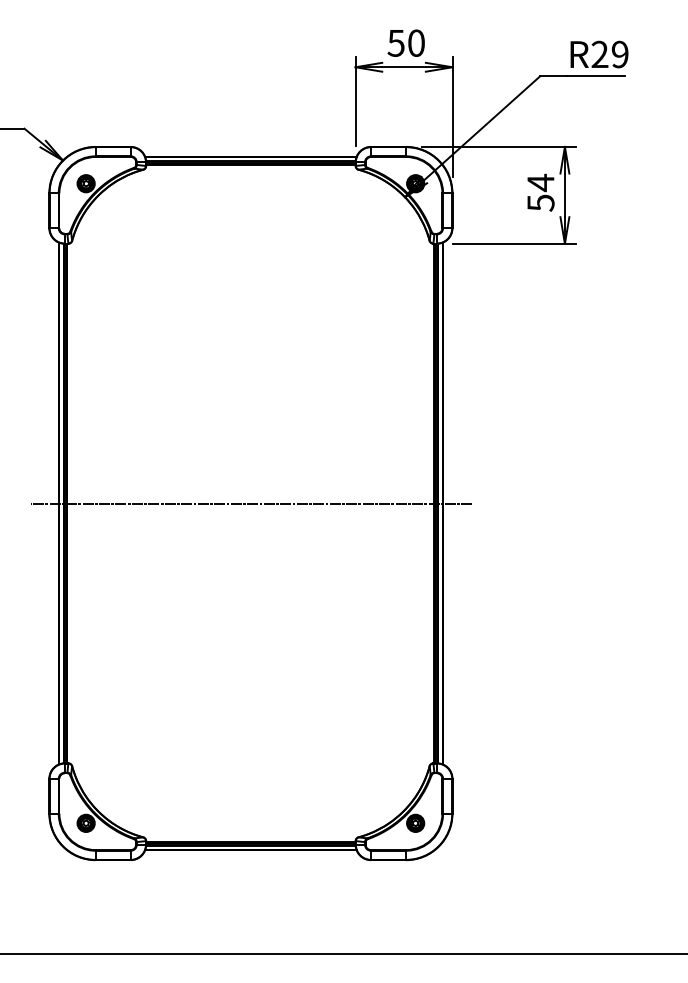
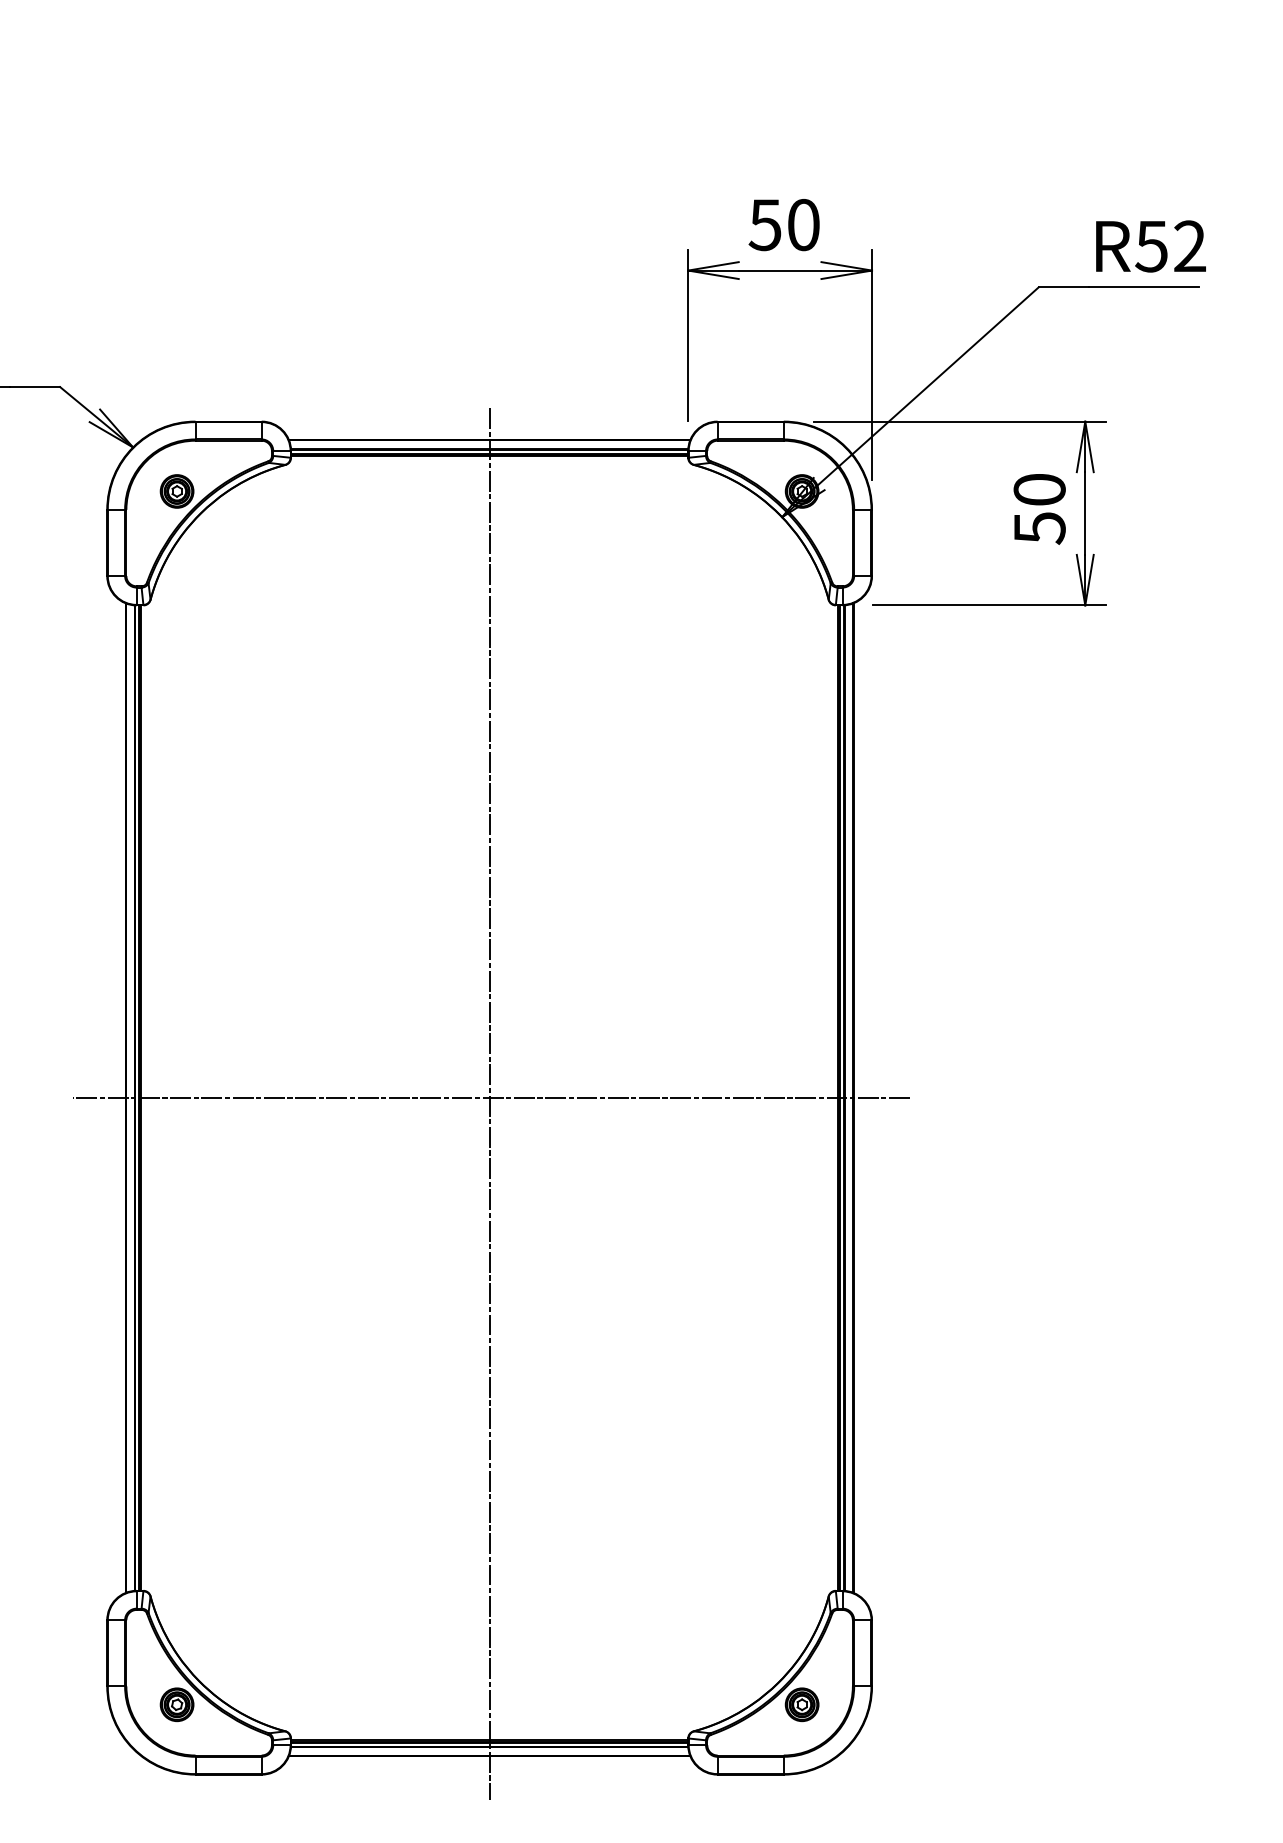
text: (609, 54) -> (1169, 246), R29 -> R52
text: (540, 182) -> (1038, 489), 54 -> 50
line: (250, 506) -> (488, 1103), added

